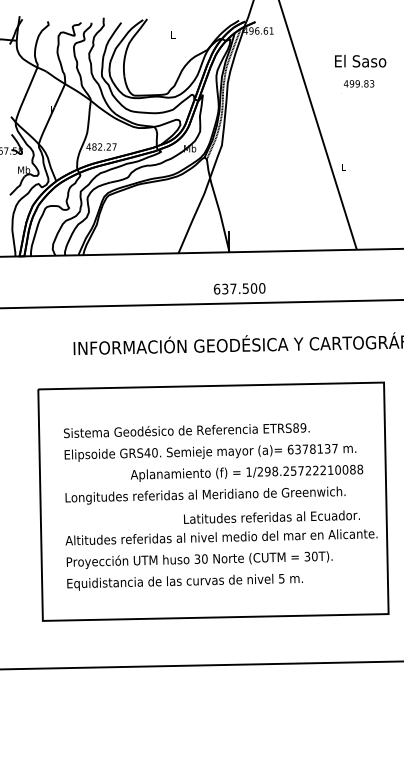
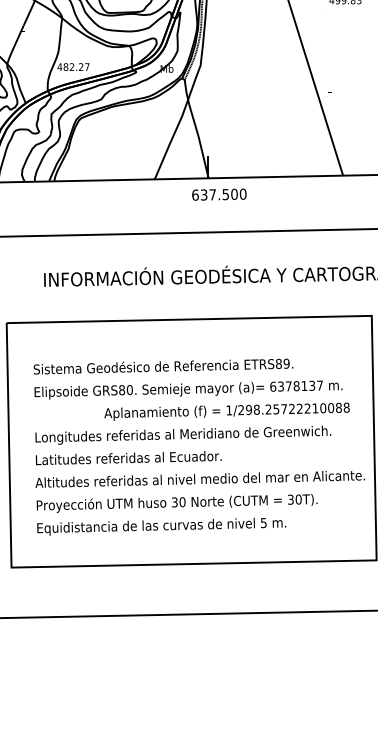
text: (239, 288) -> (219, 194), moved
text: (147, 452) -> (122, 389), GRS40. -> GRS80.
text: (271, 516) -> (128, 457), moved

